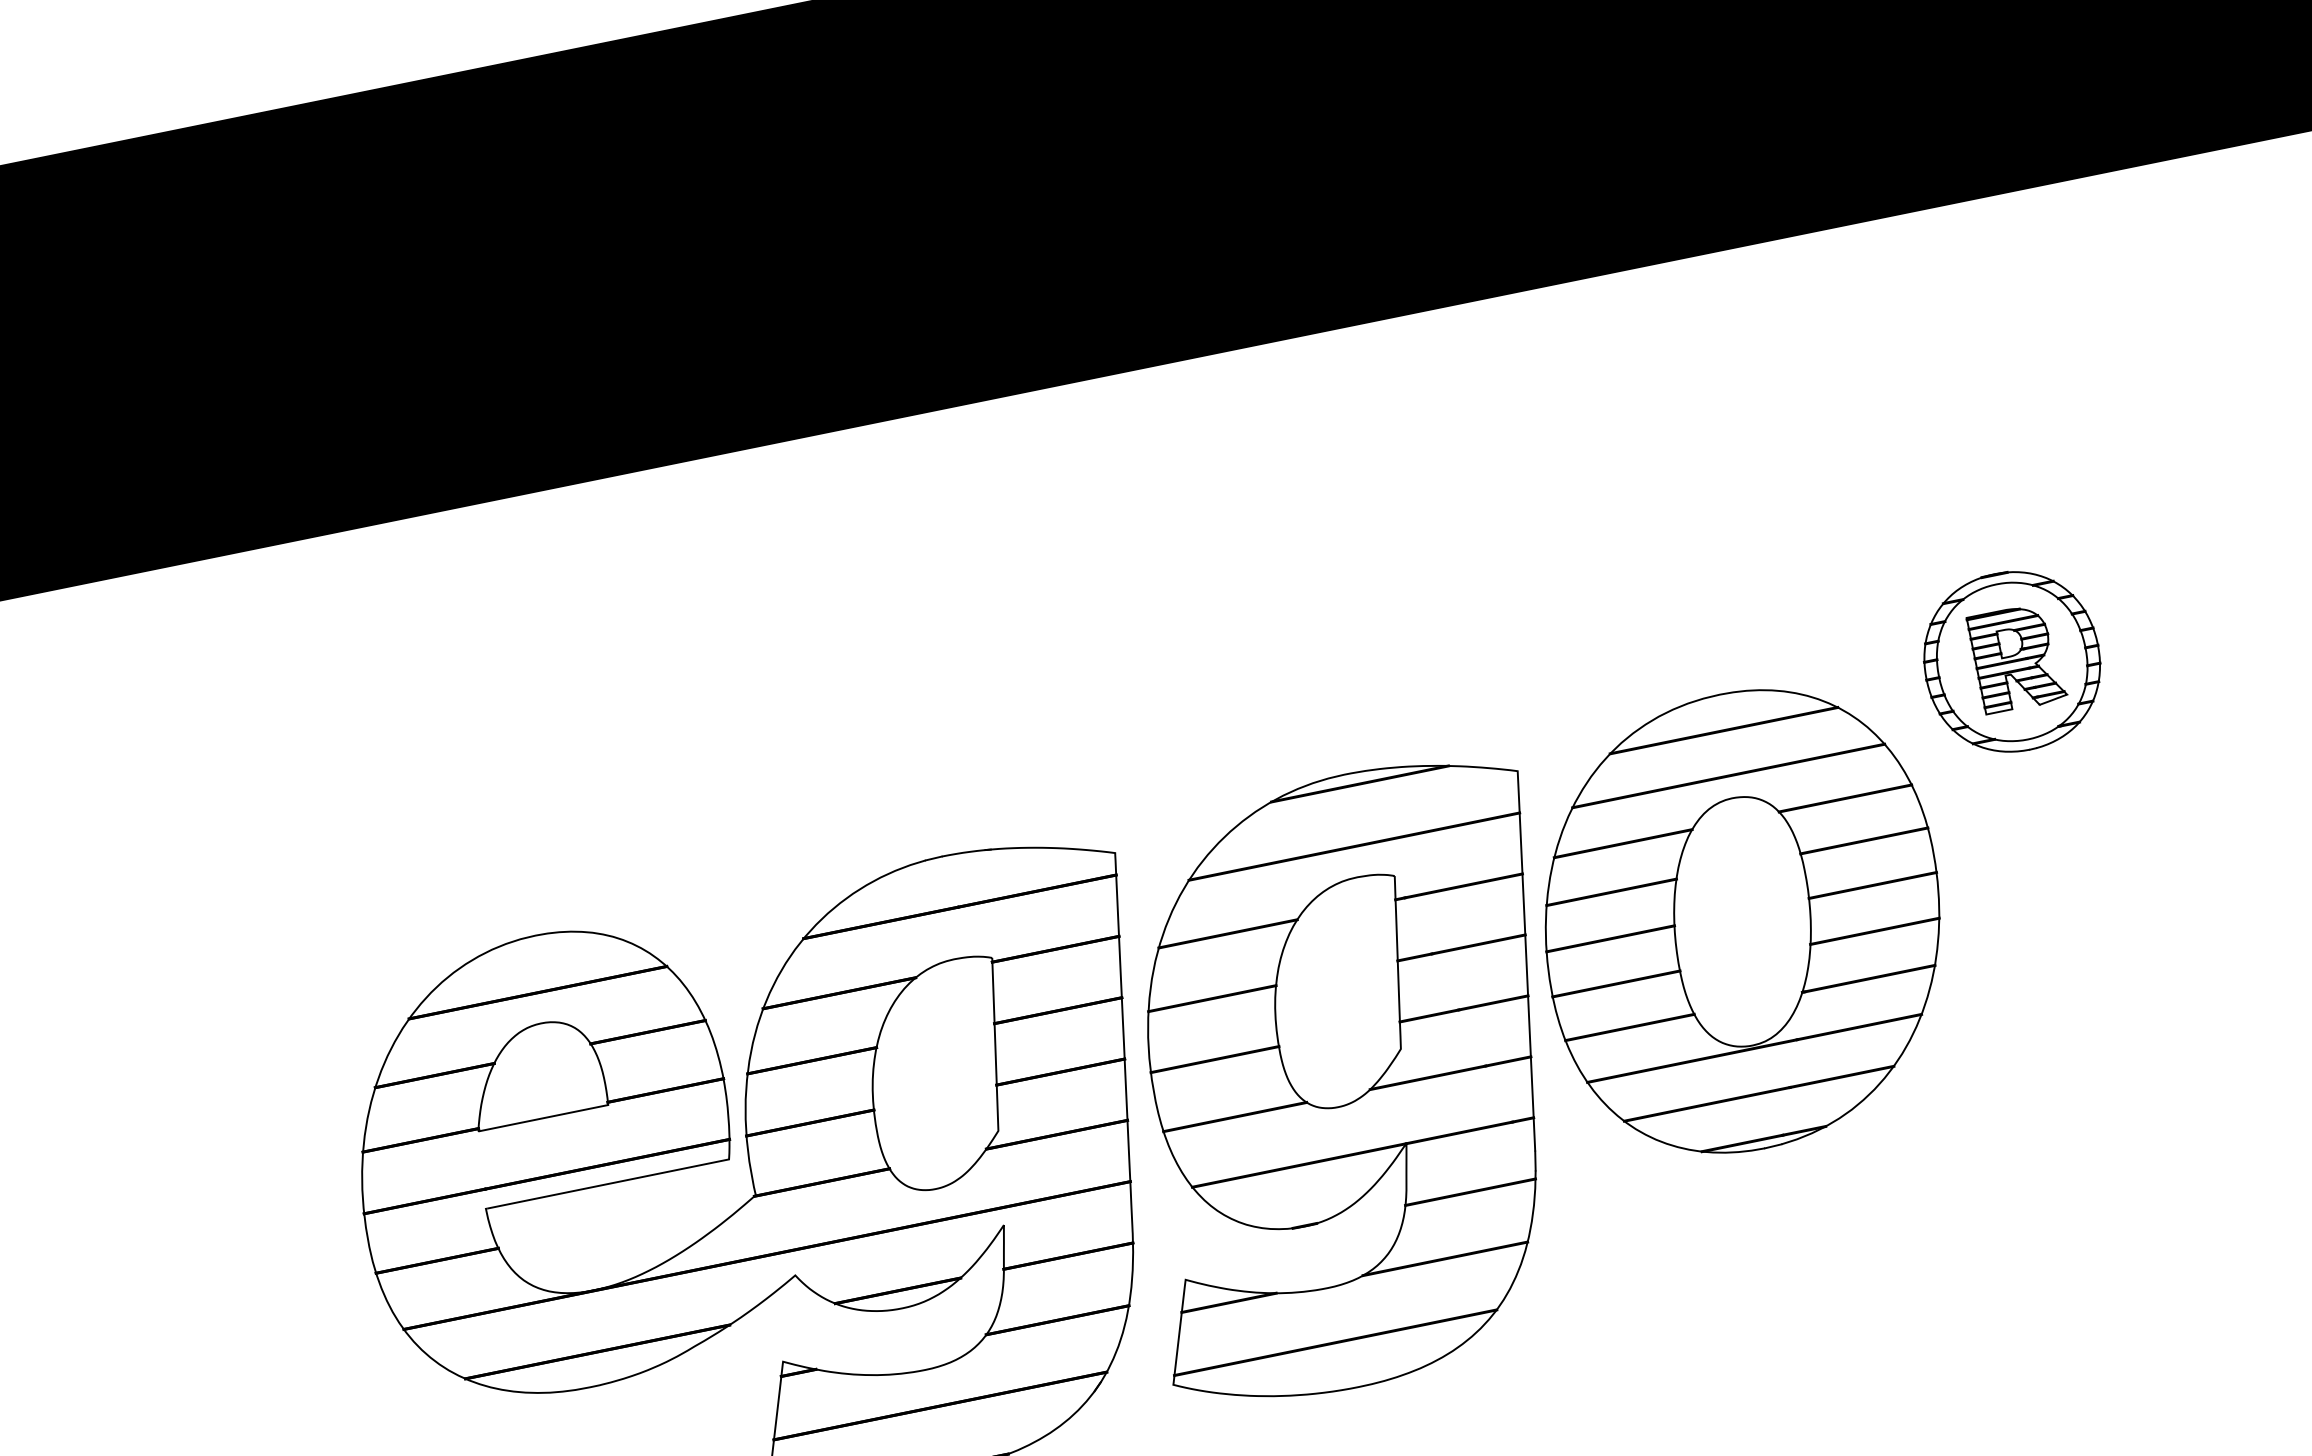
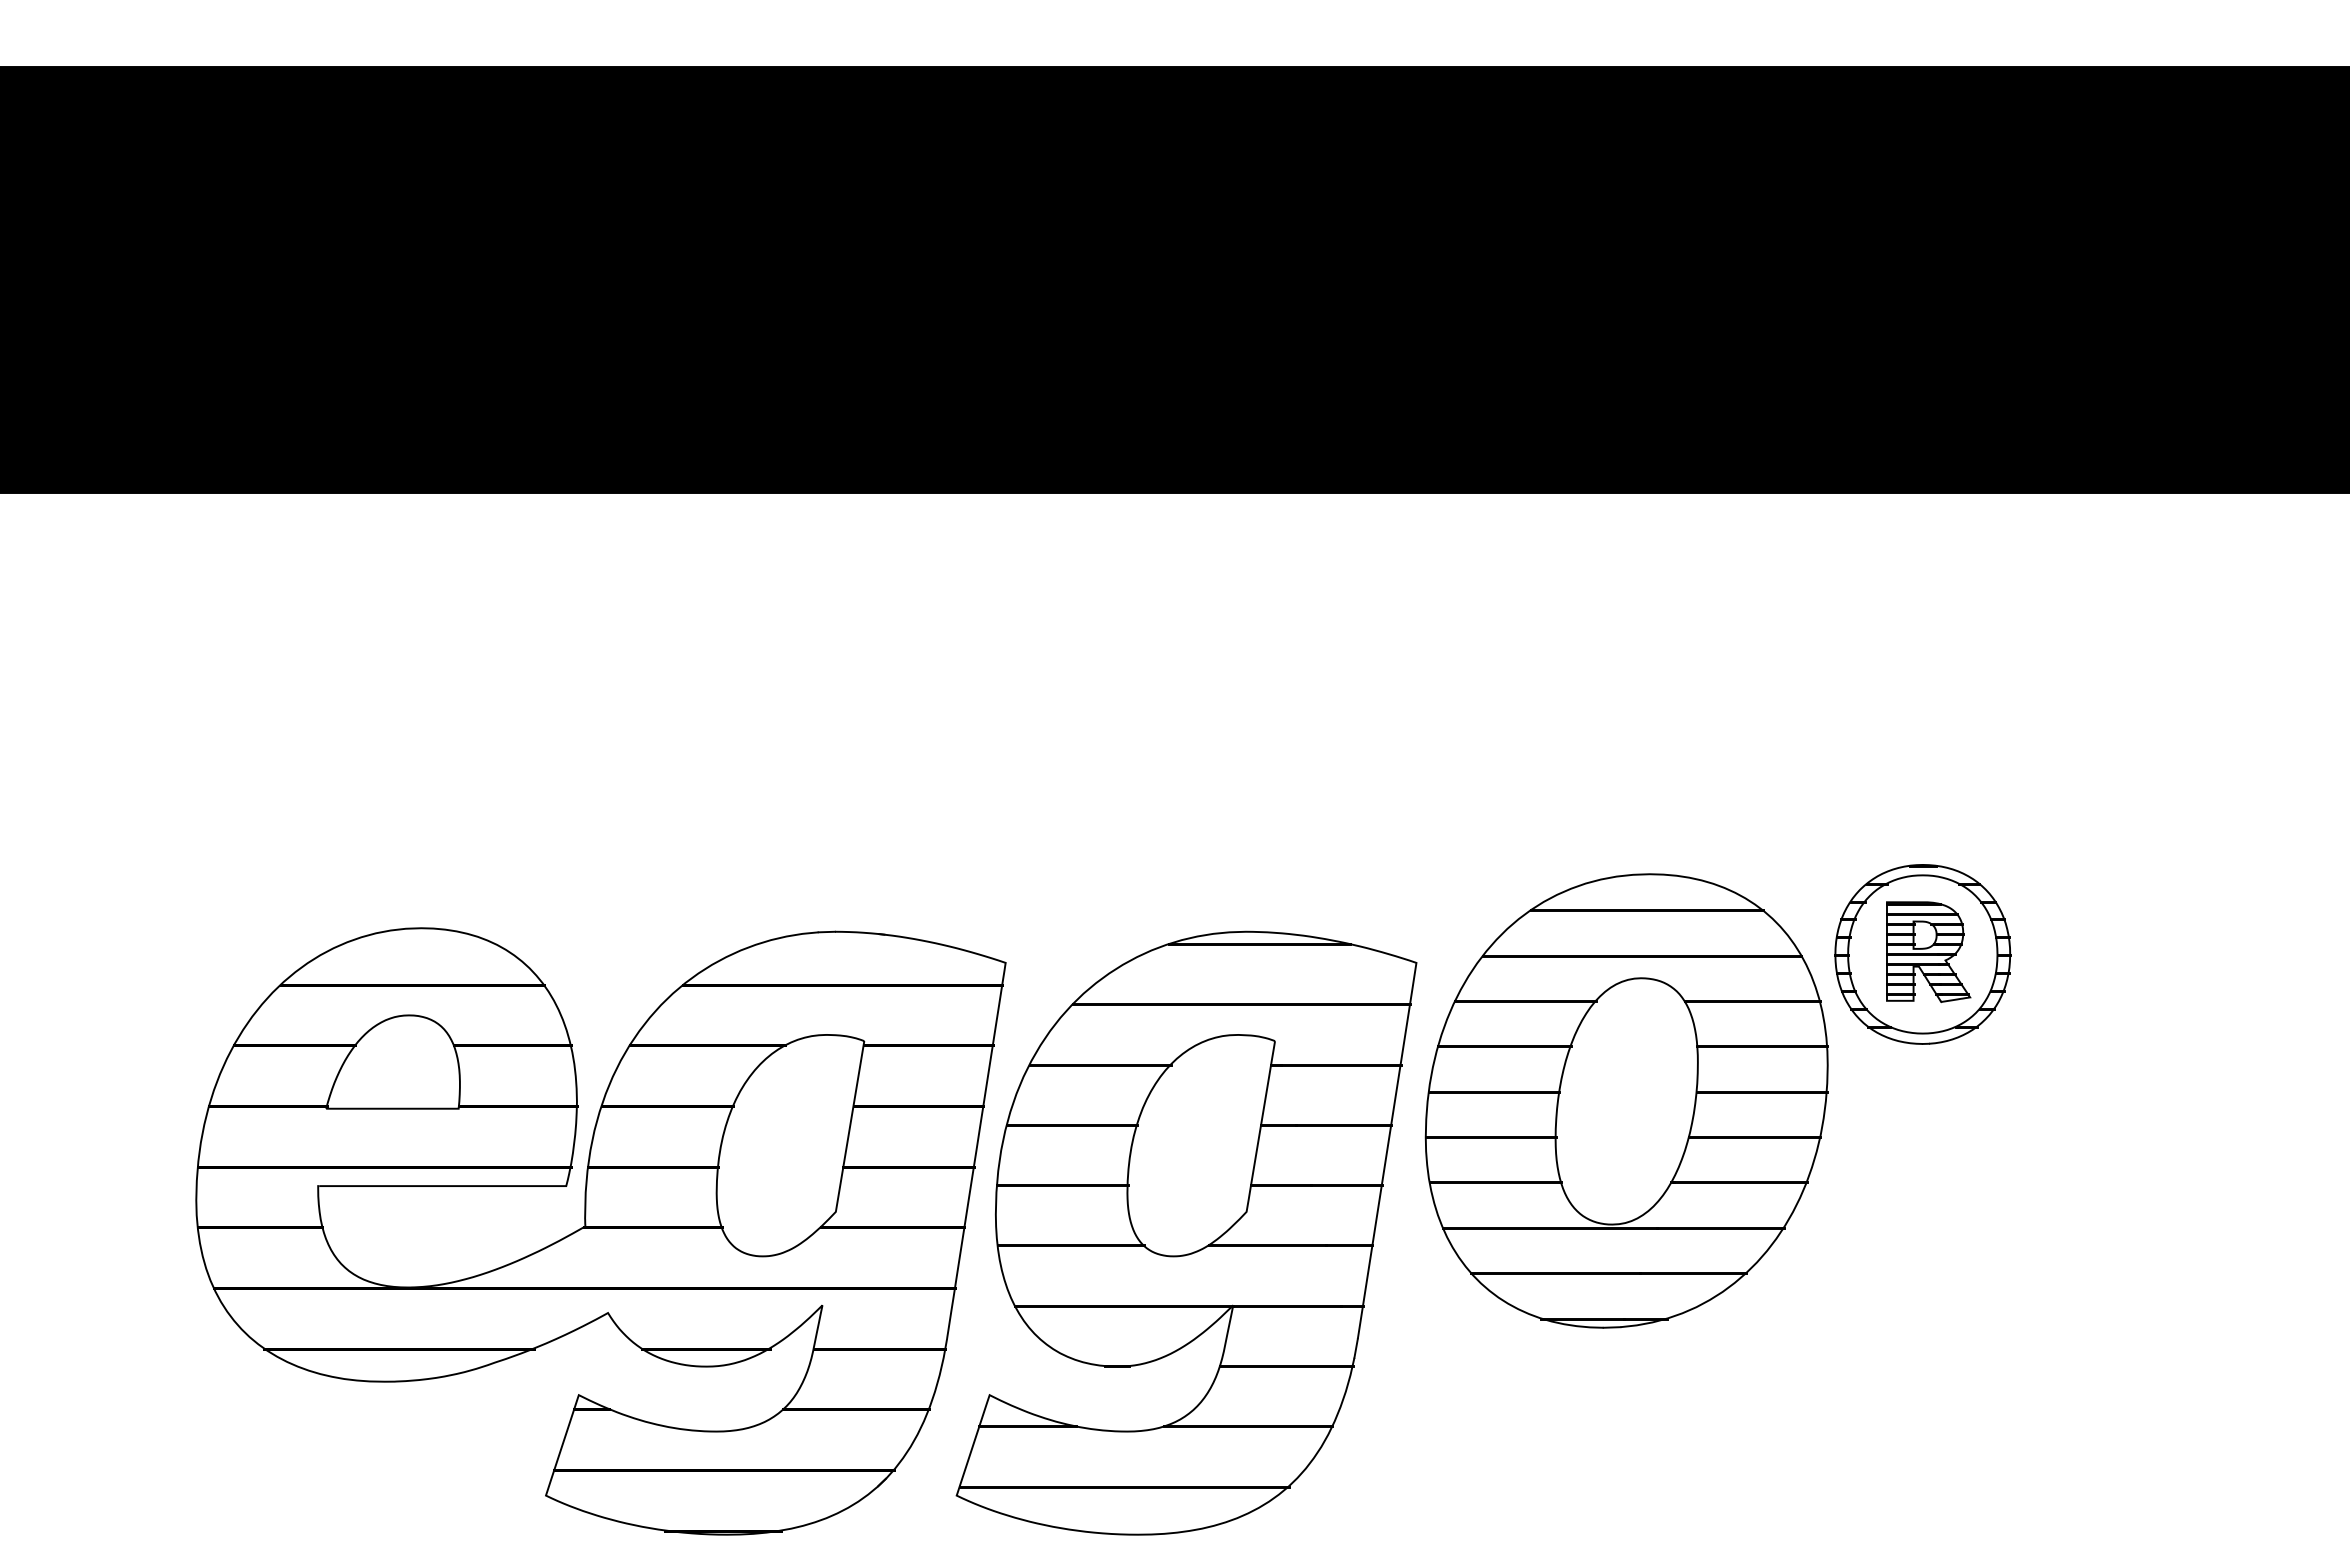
part: (1742, 921) -> (1626, 1100), moved

